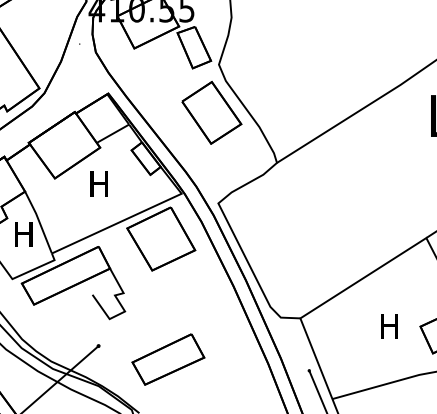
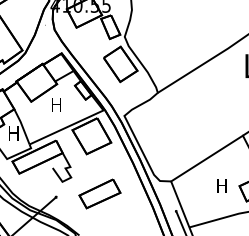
part: (167, 358) -> (99, 193), moved

